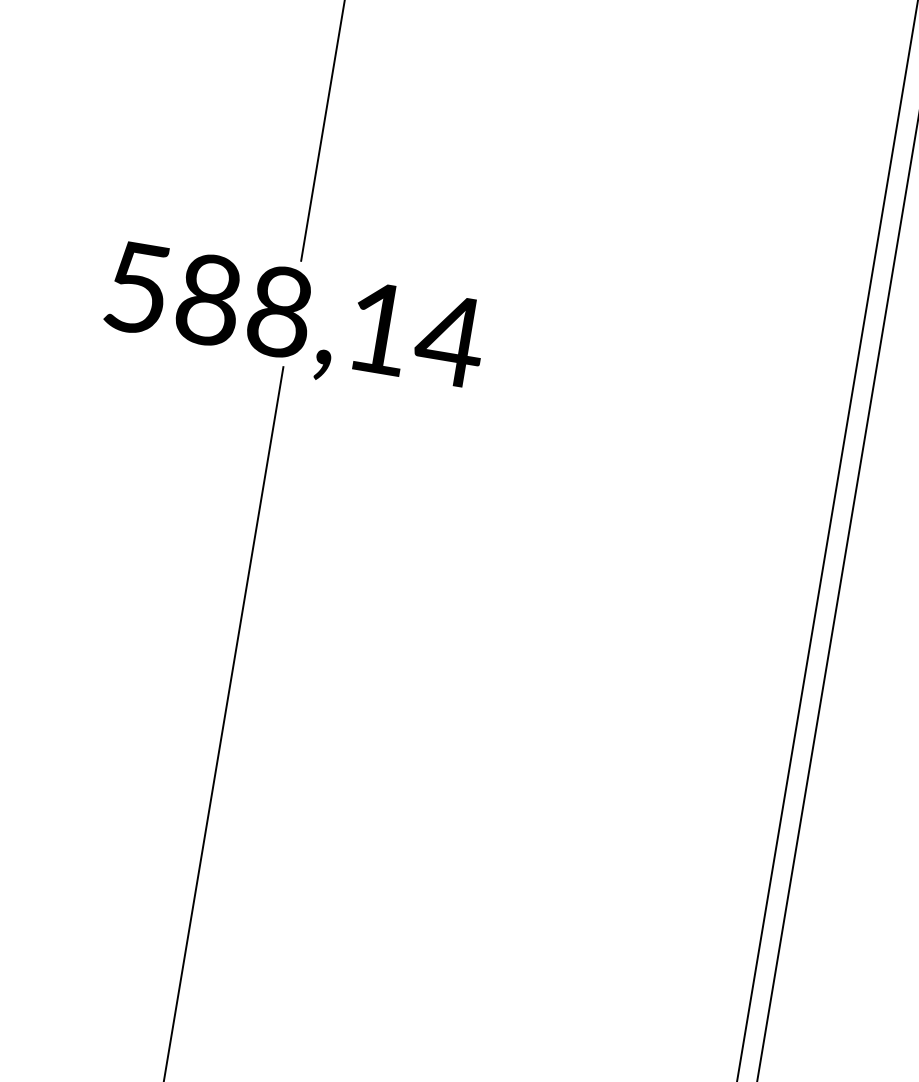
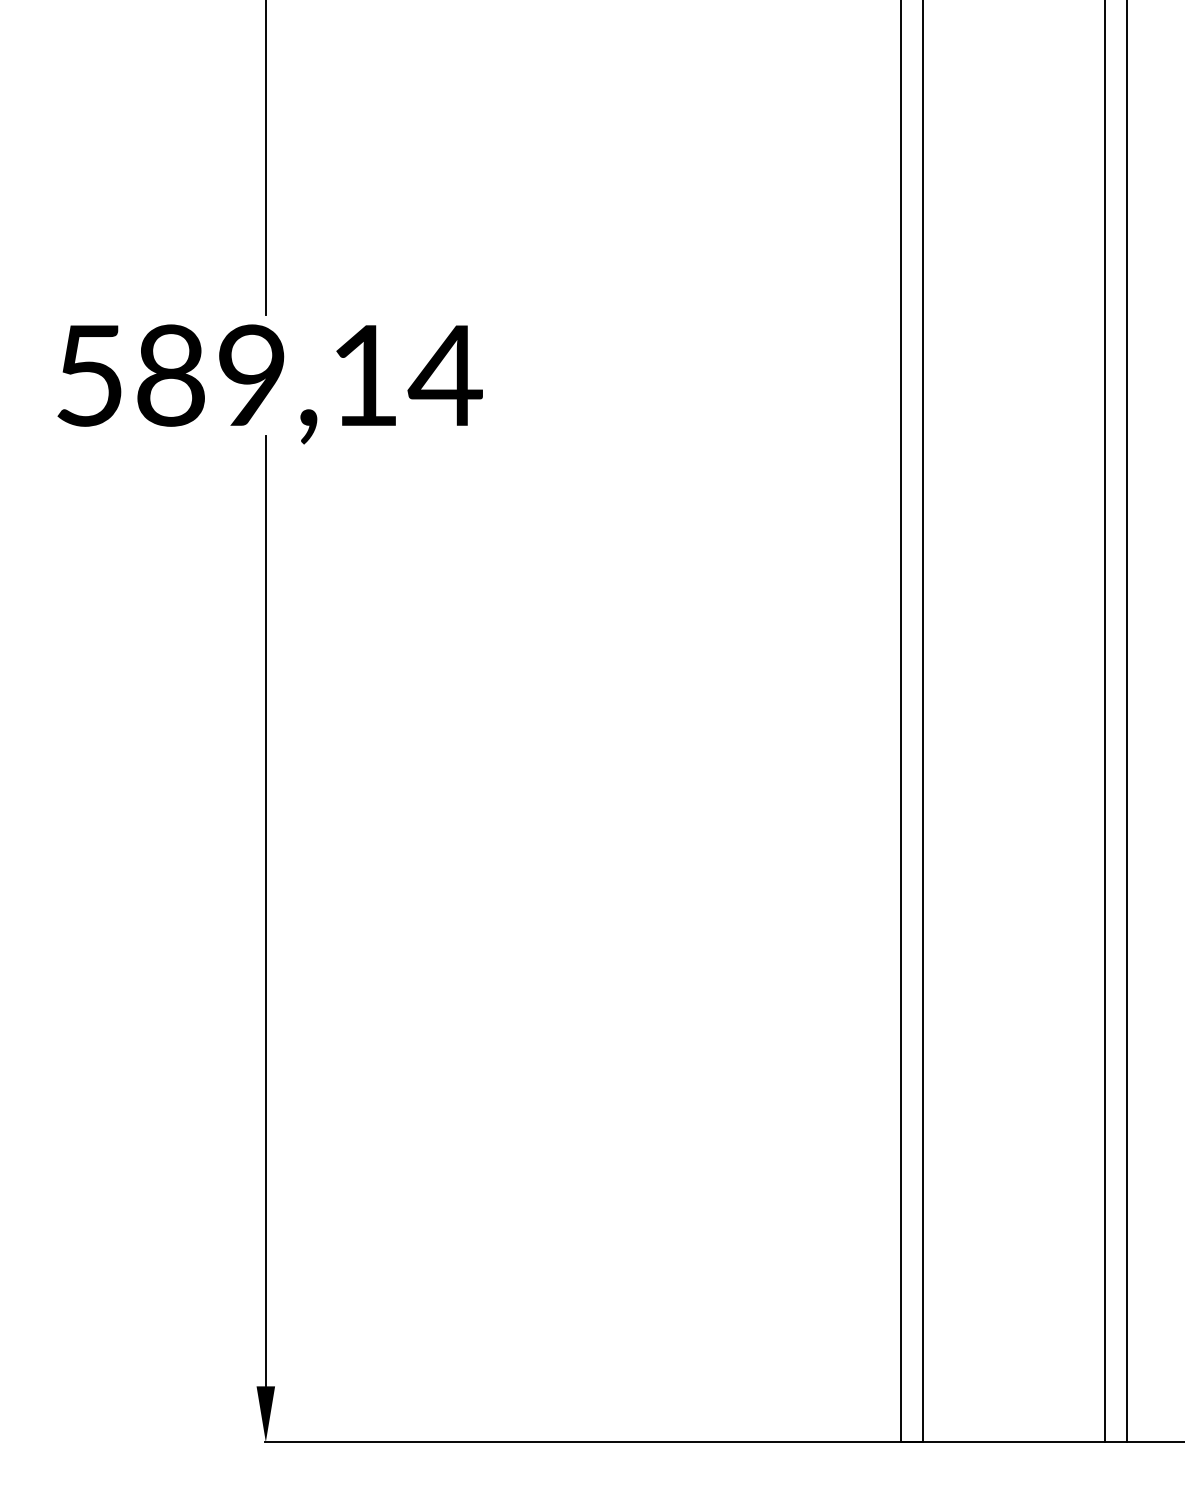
text: (280, 311) -> (252, 375), 588,14 -> 589,14

